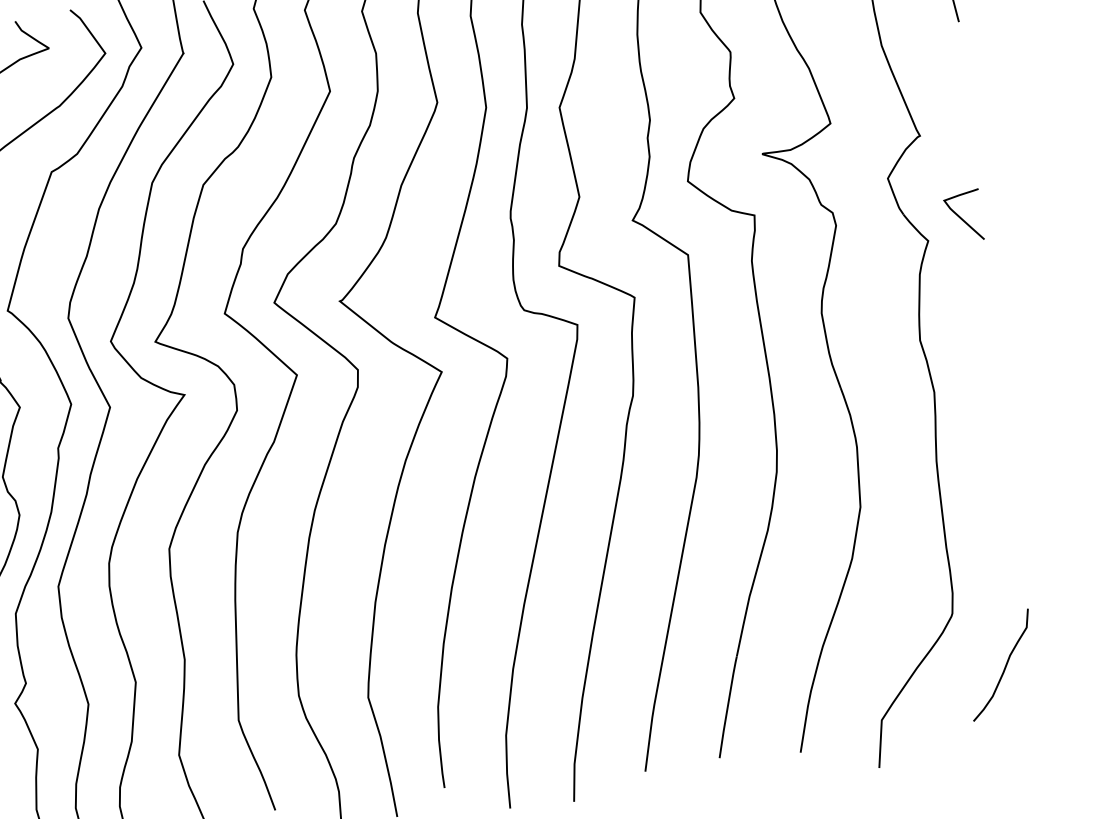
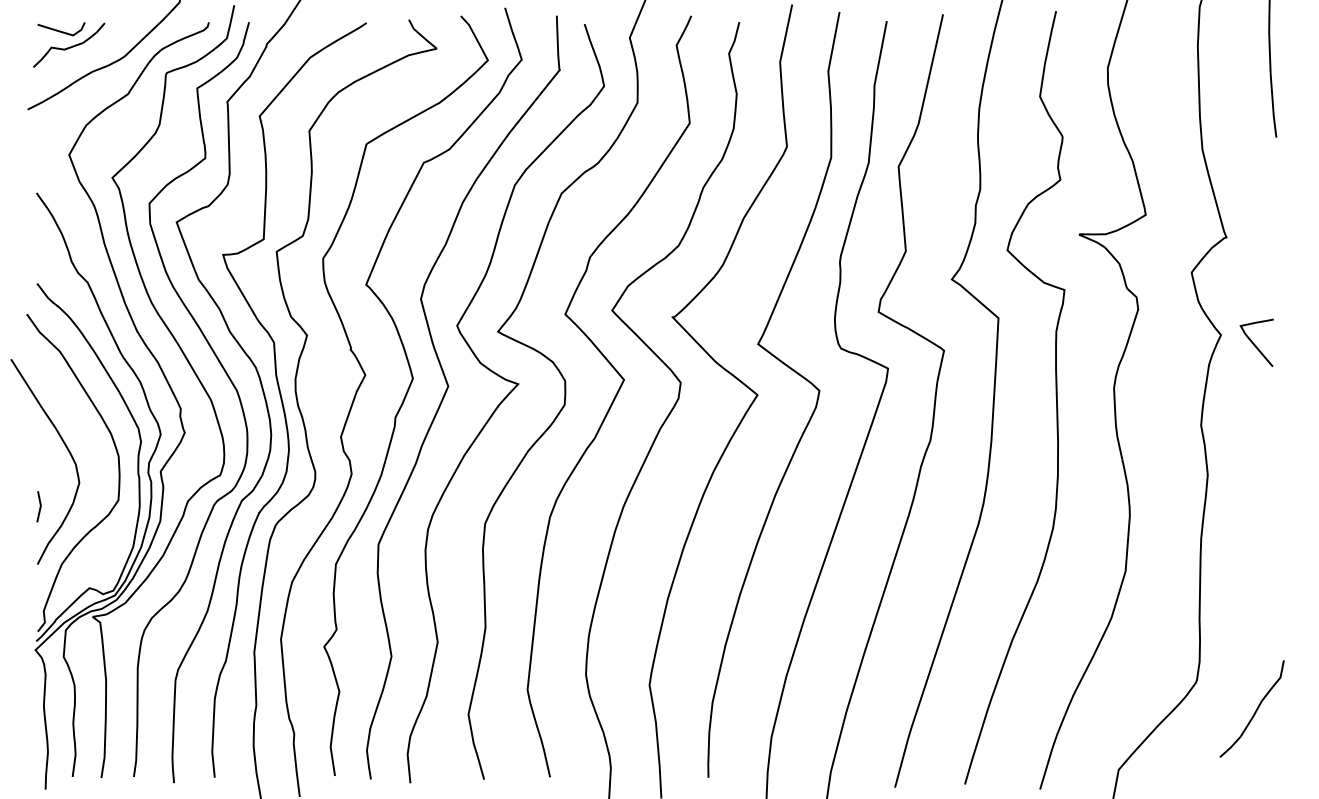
curve: (961, 217) -> (1254, 343), moved
curve: (1004, 666) -> (1255, 710), moved

